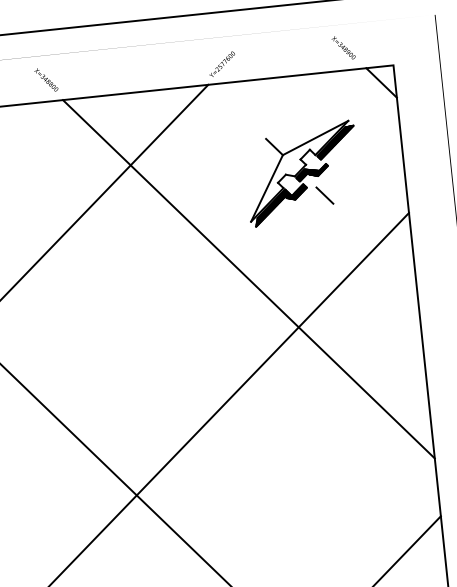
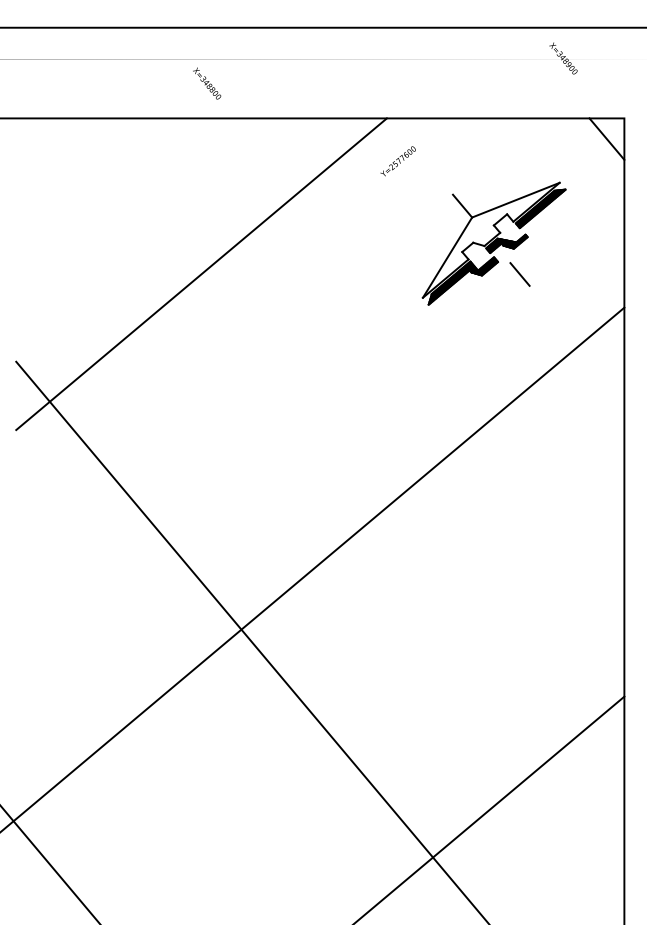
text: (343, 47) -> (563, 58), moved
text: (221, 64) -> (397, 161), moved
text: (46, 79) -> (207, 83), moved
line: (248, 279) -> (412, 370), removed

